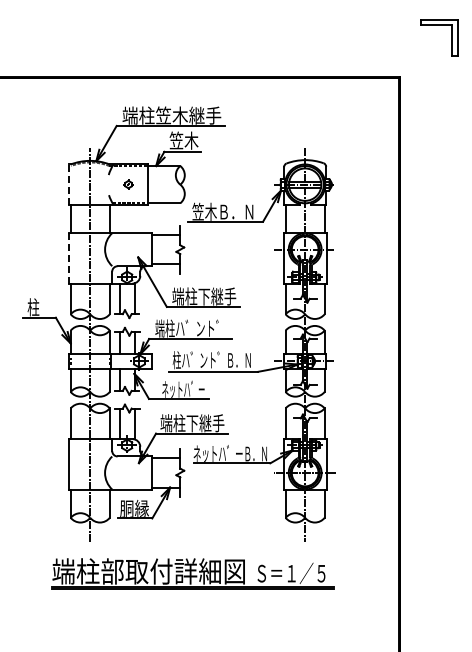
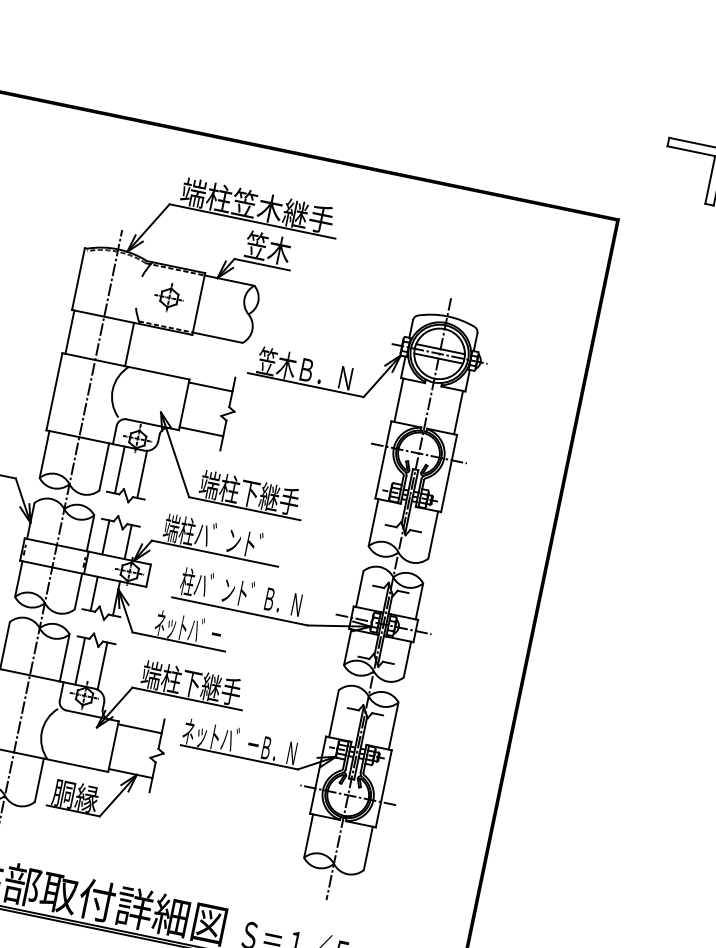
line: (69, 184) -> (78, 278), dashed -> solid
part: (128, 184) -> (169, 297), size x1.67
line: (68, 257) -> (54, 390), dashed -> solid

